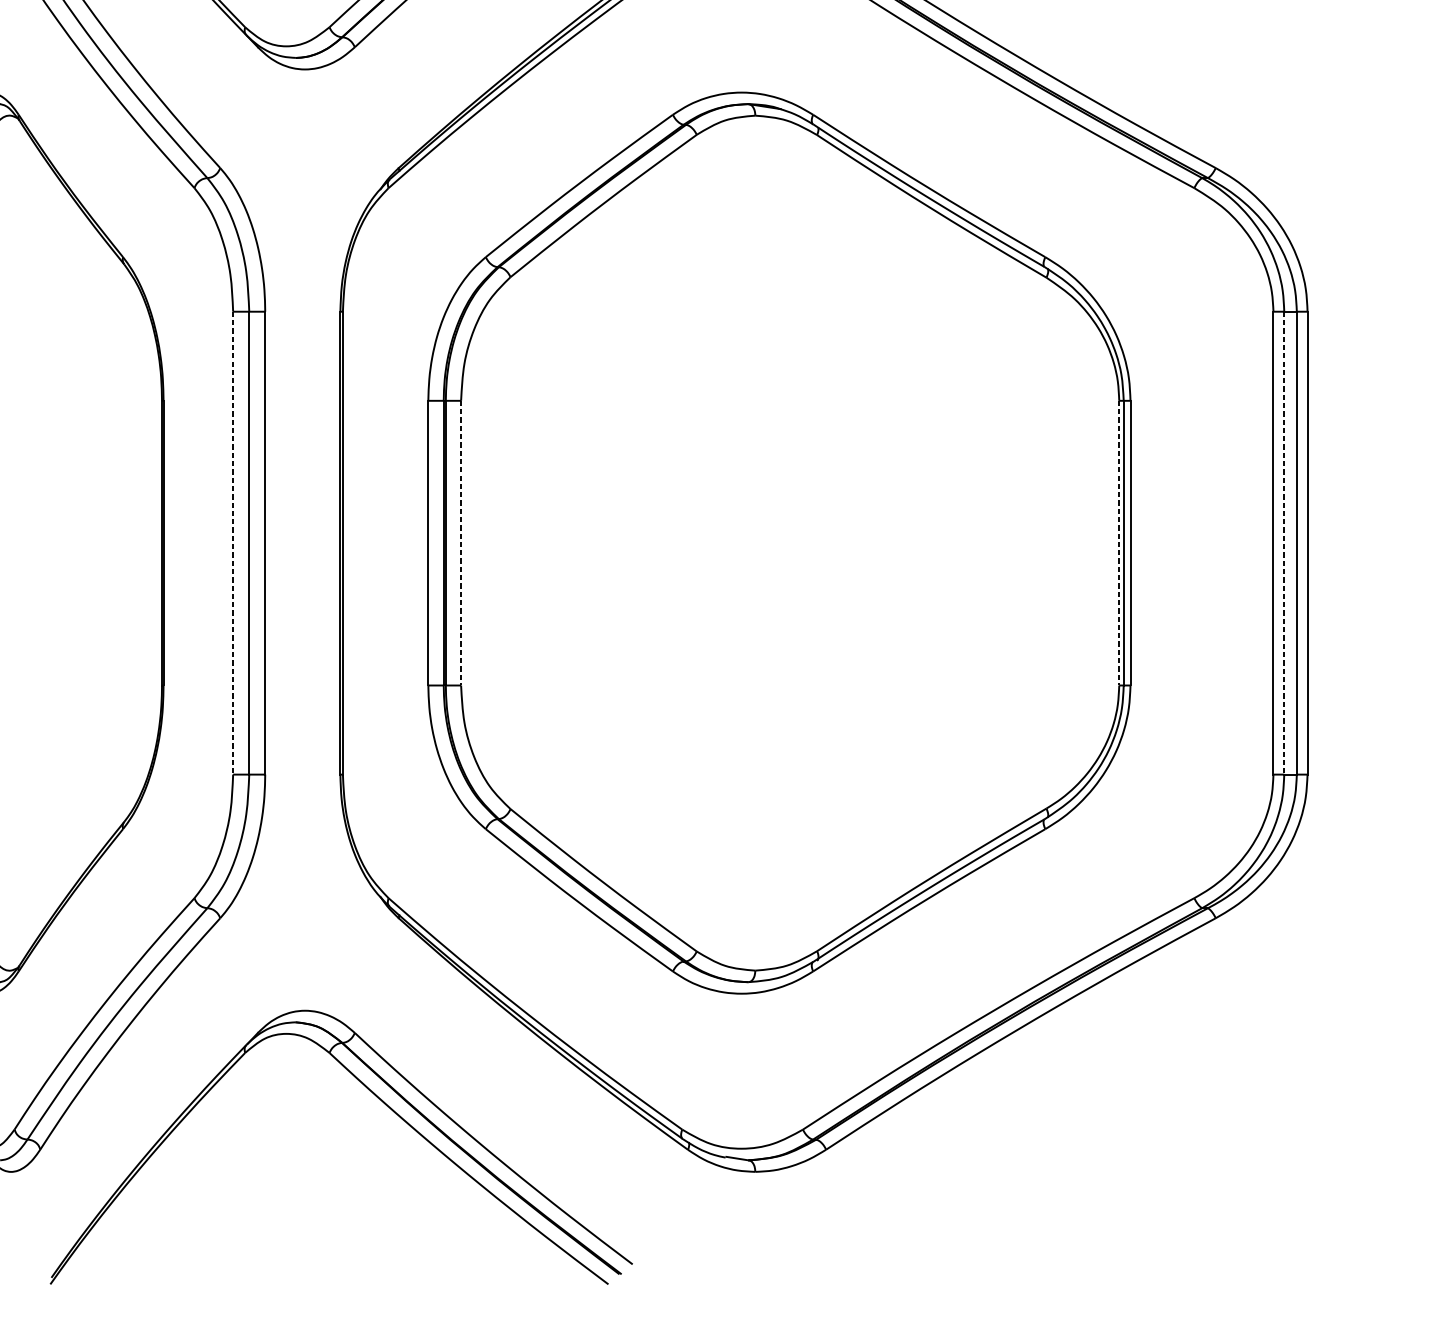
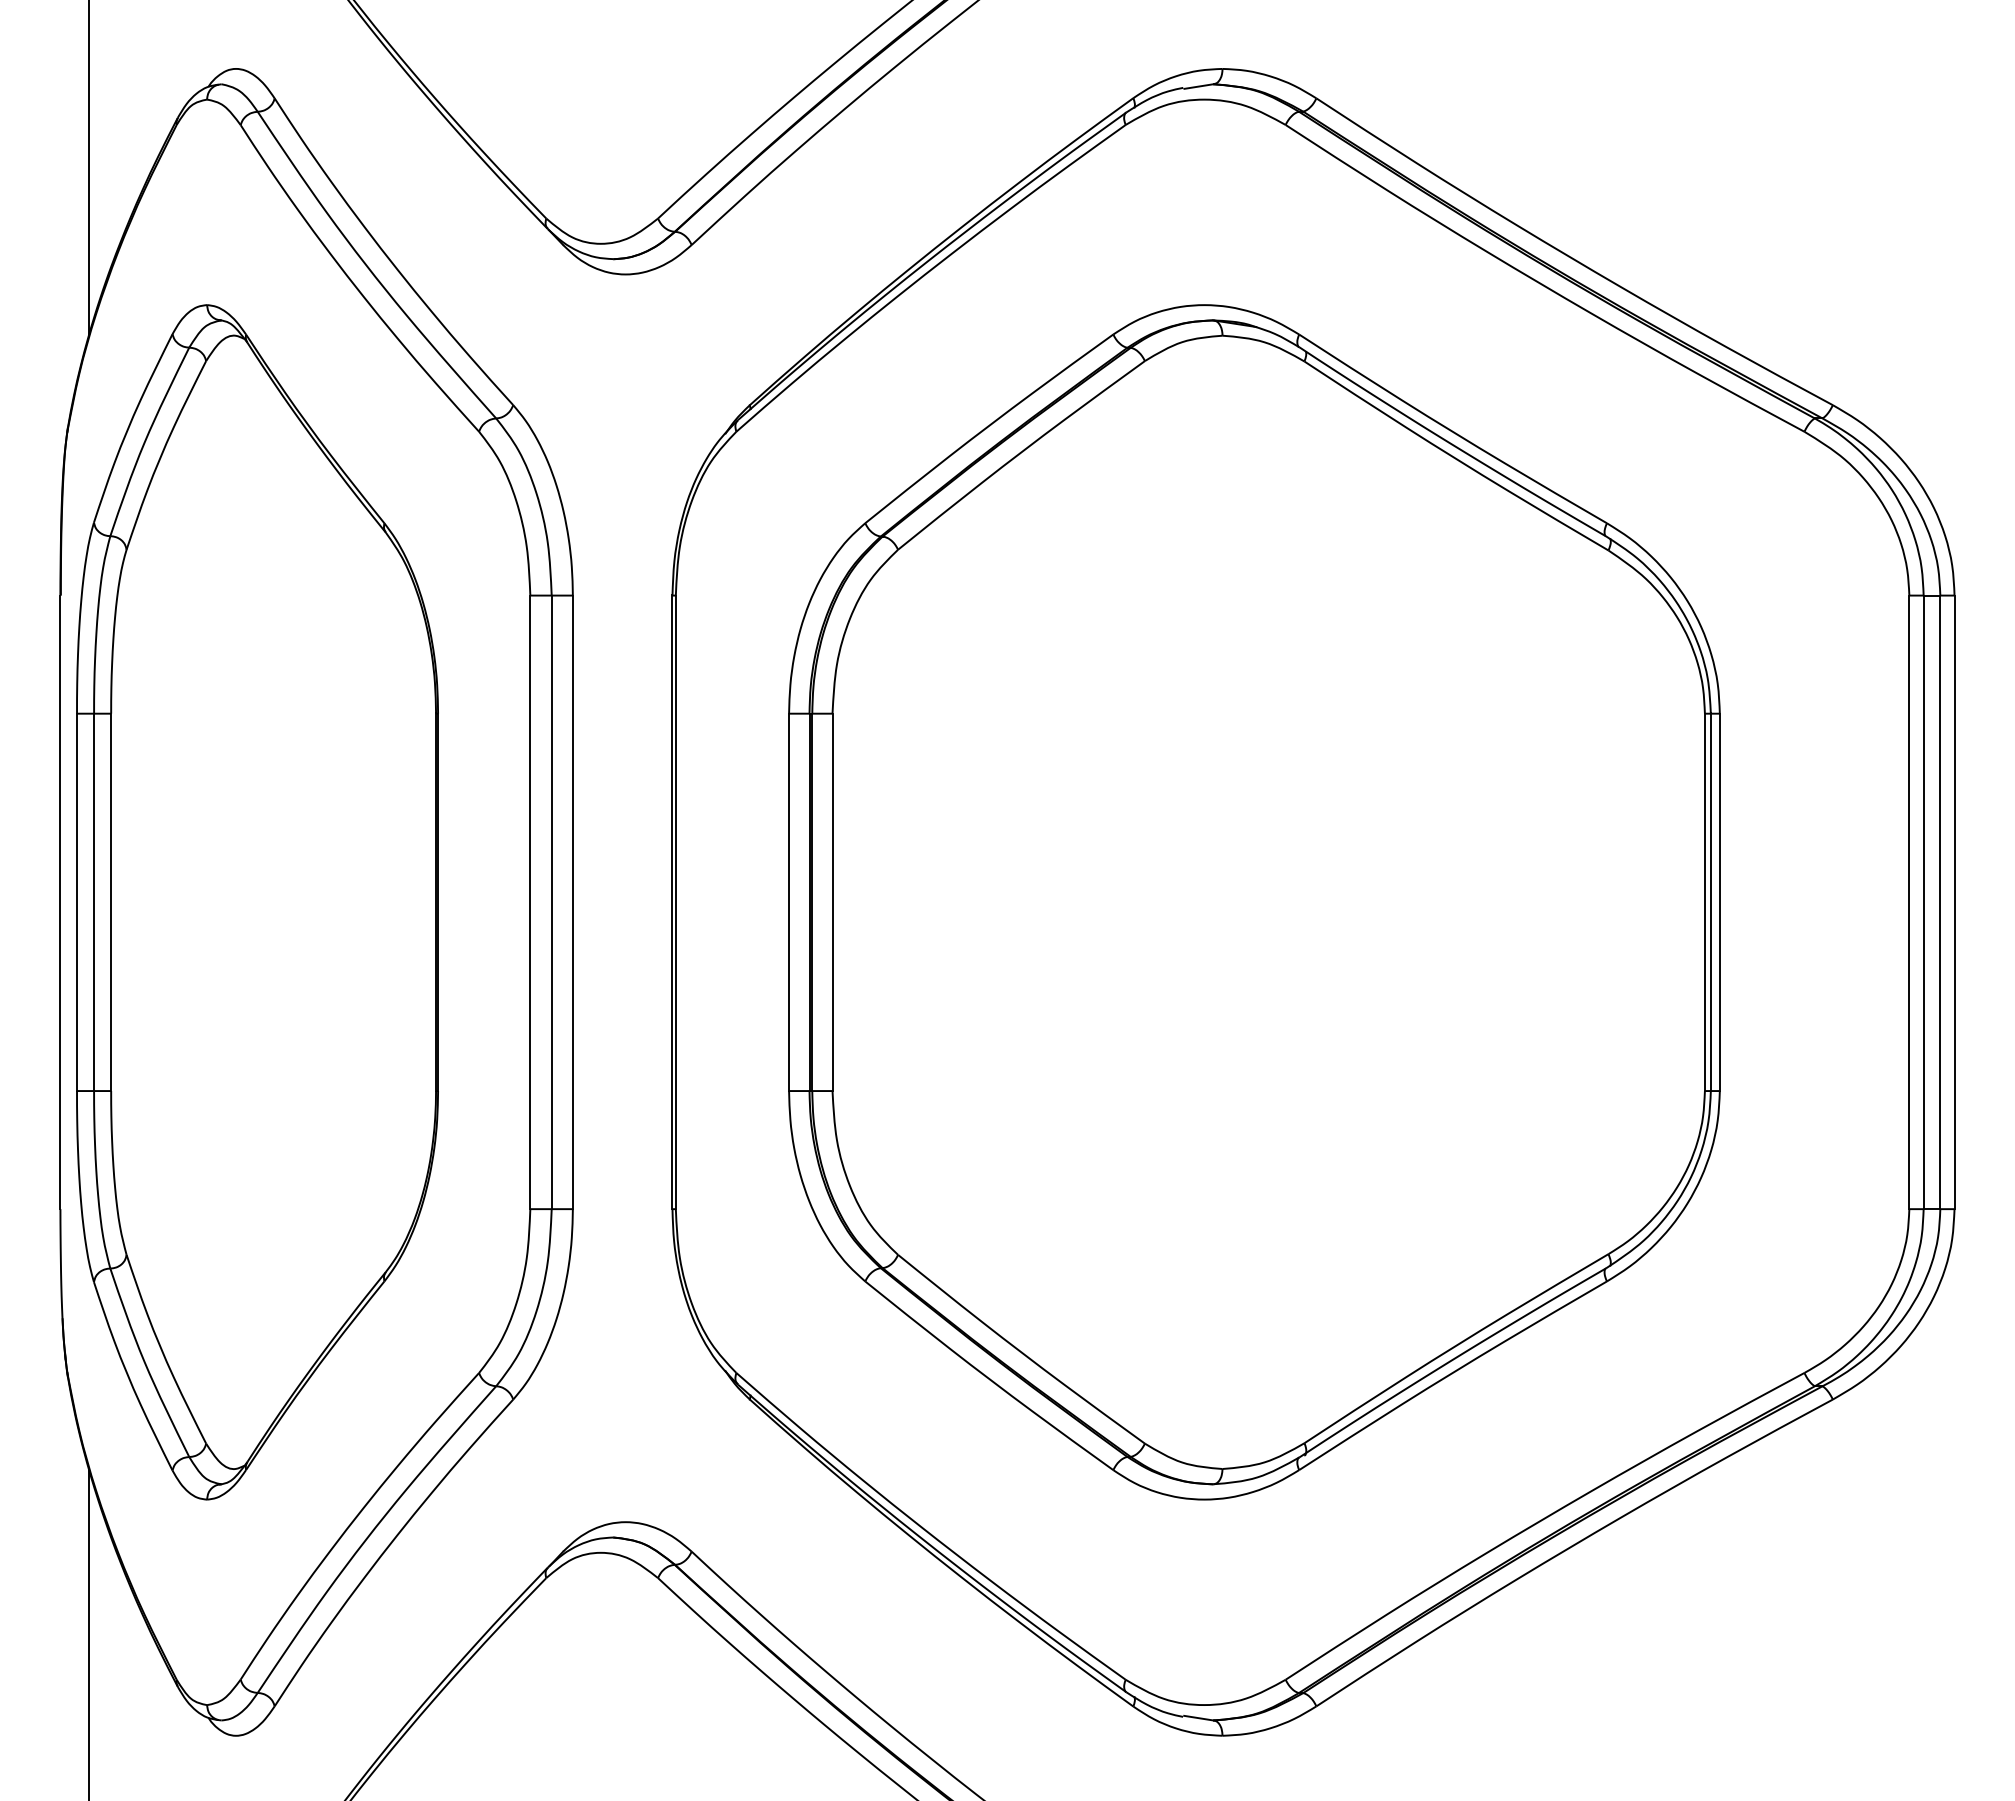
line: (233, 543) -> (530, 902), dashed -> solid
line: (461, 543) -> (832, 902), dashed -> solid
line: (1118, 543) -> (1704, 902), dashed -> solid
line: (1284, 543) -> (1923, 902), dashed -> solid

